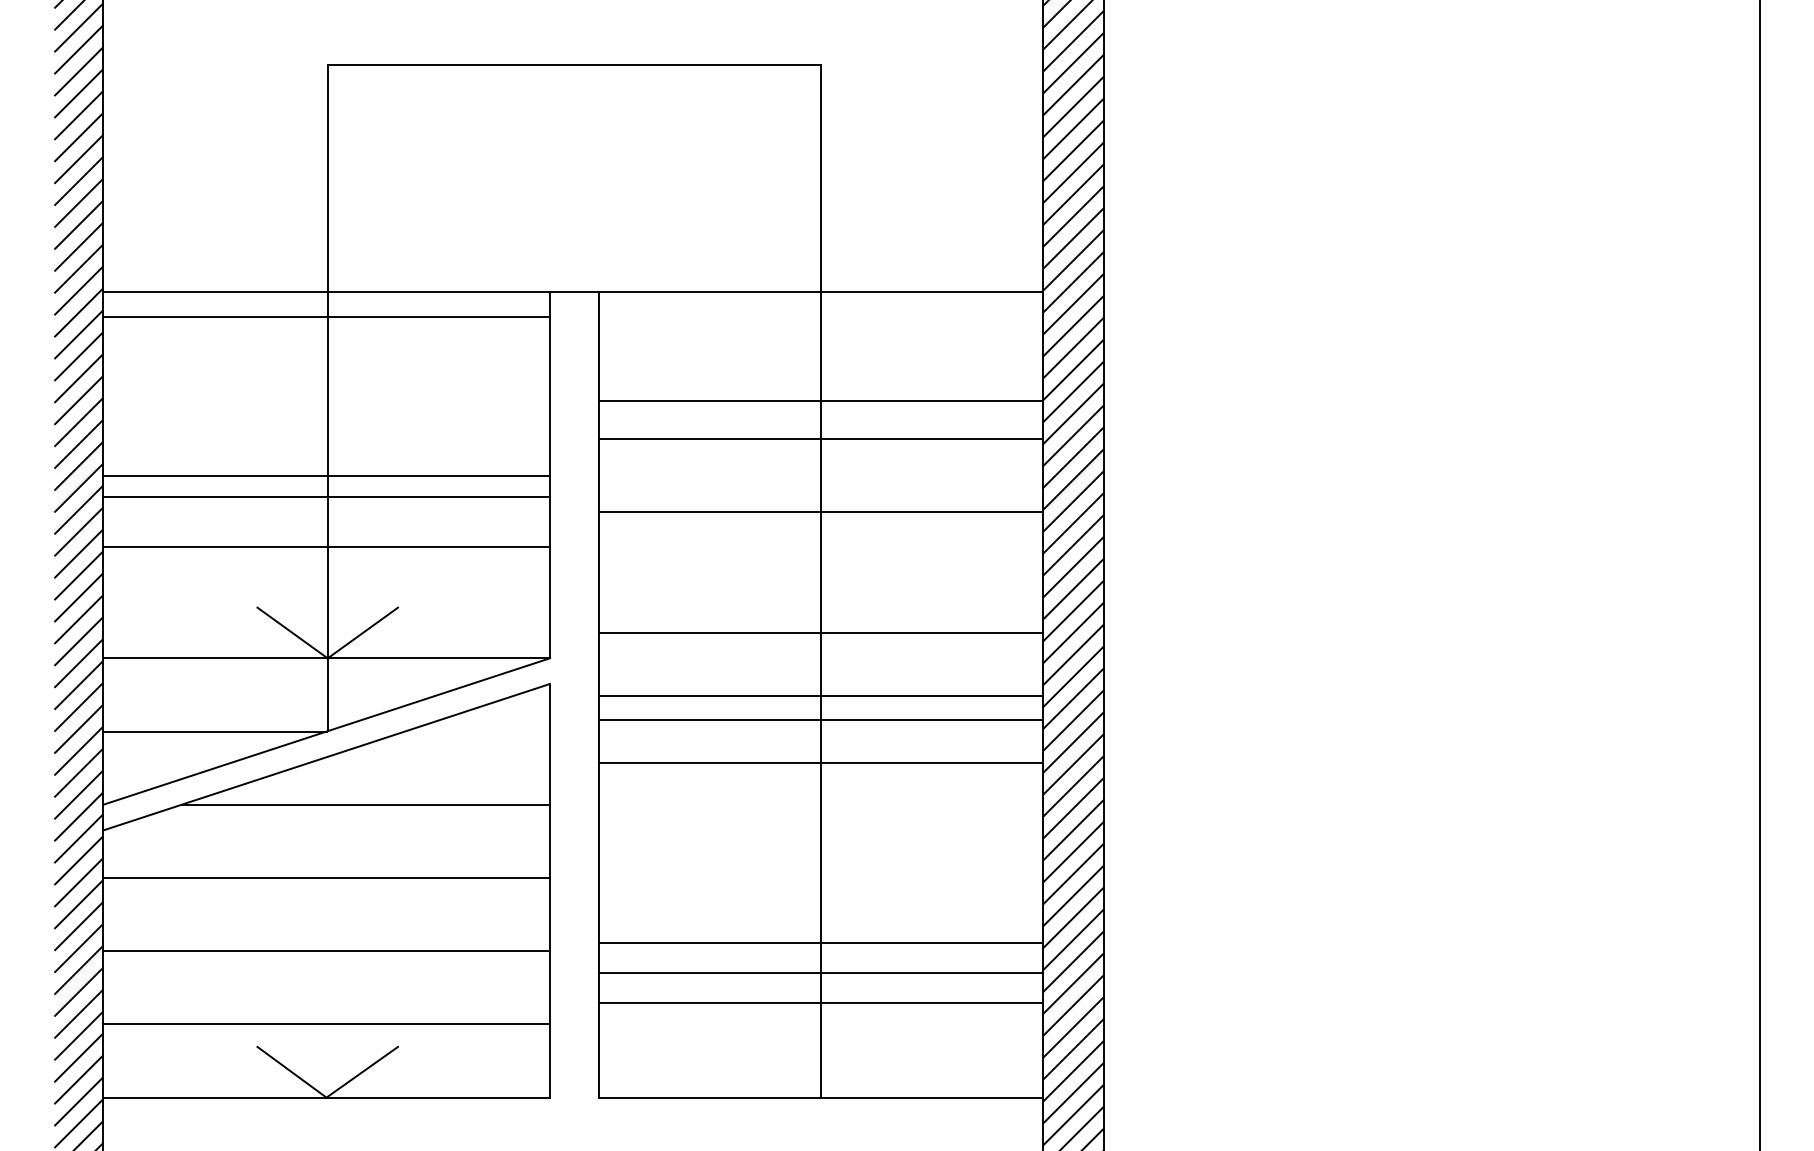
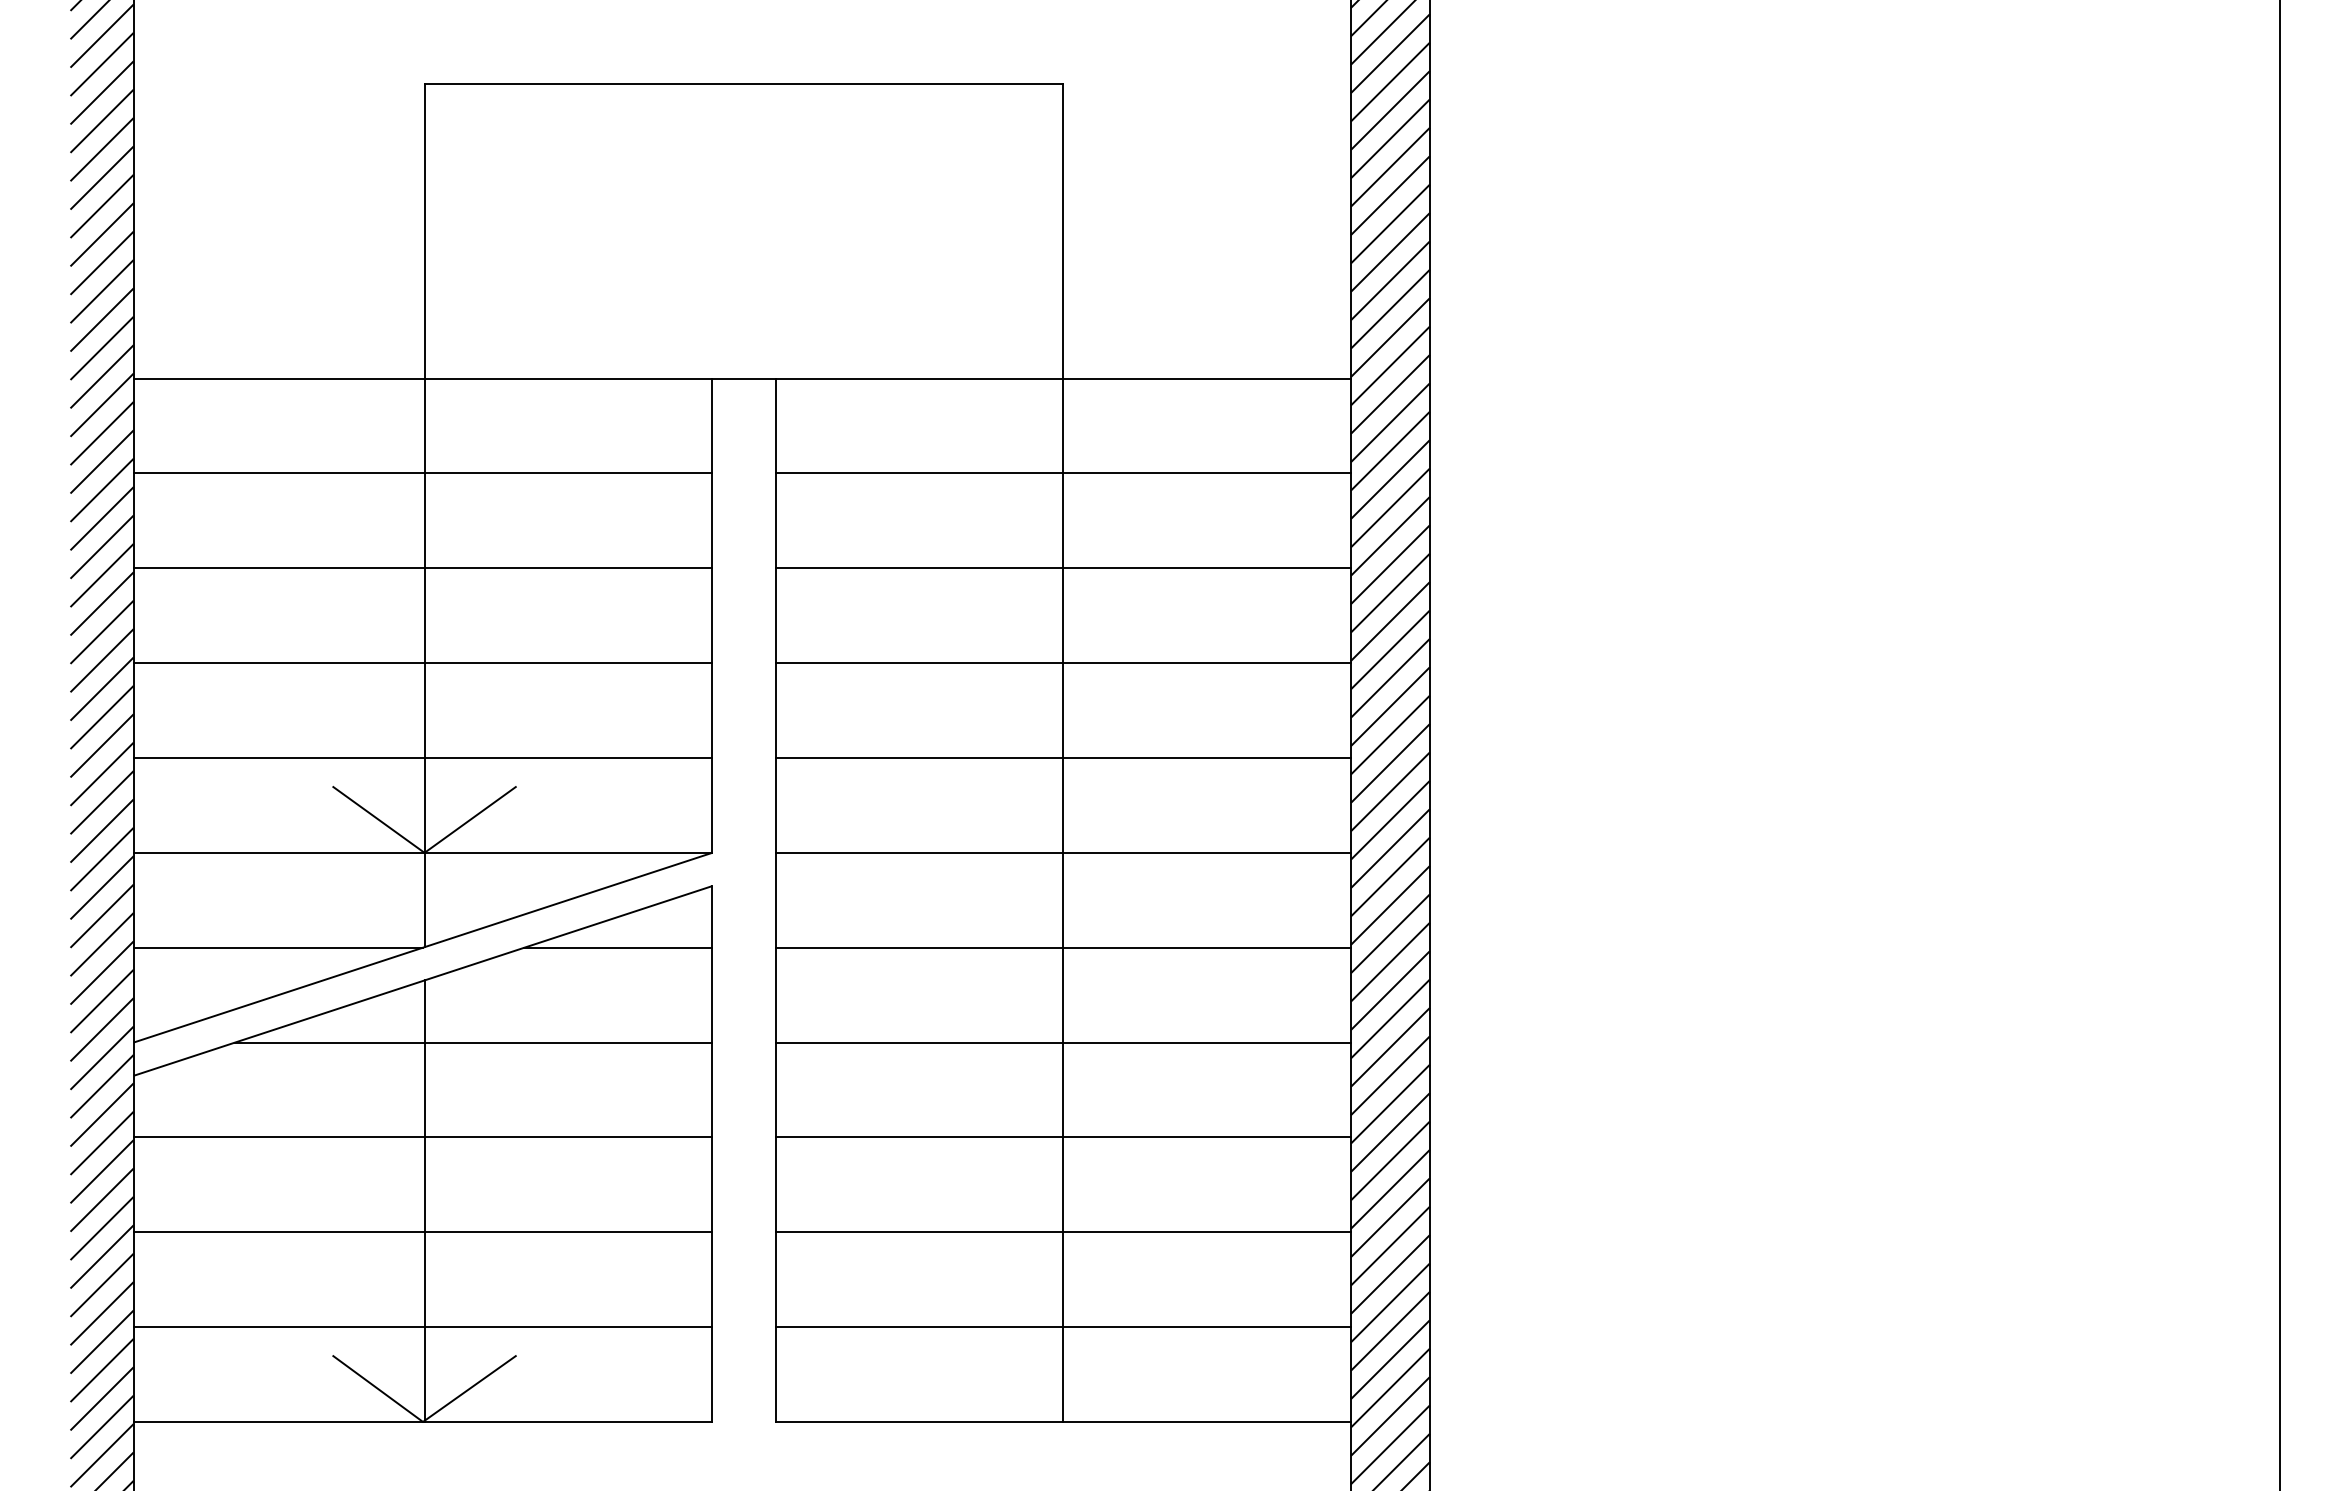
line: (326, 316) -> (422, 473), moved
line: (820, 401) -> (1062, 473), moved
line: (326, 475) -> (422, 663), moved
line: (326, 496) -> (422, 568), moved
line: (326, 547) -> (422, 758), moved
line: (820, 633) -> (1062, 758), moved
line: (820, 695) -> (1062, 947), moved
line: (820, 719) -> (1062, 852), moved
line: (477, 731) -> (618, 947), added
line: (820, 763) -> (1062, 1042), moved
line: (327, 926) -> (424, 1200), added
line: (820, 942) -> (1062, 1137), moved
line: (820, 973) -> (1062, 1327), moved
line: (820, 1003) -> (1062, 1232), moved

